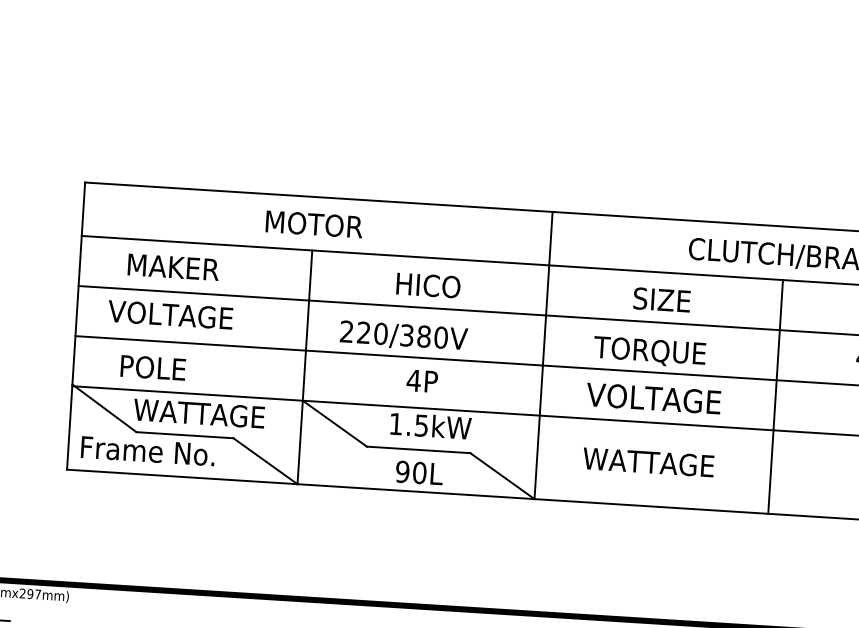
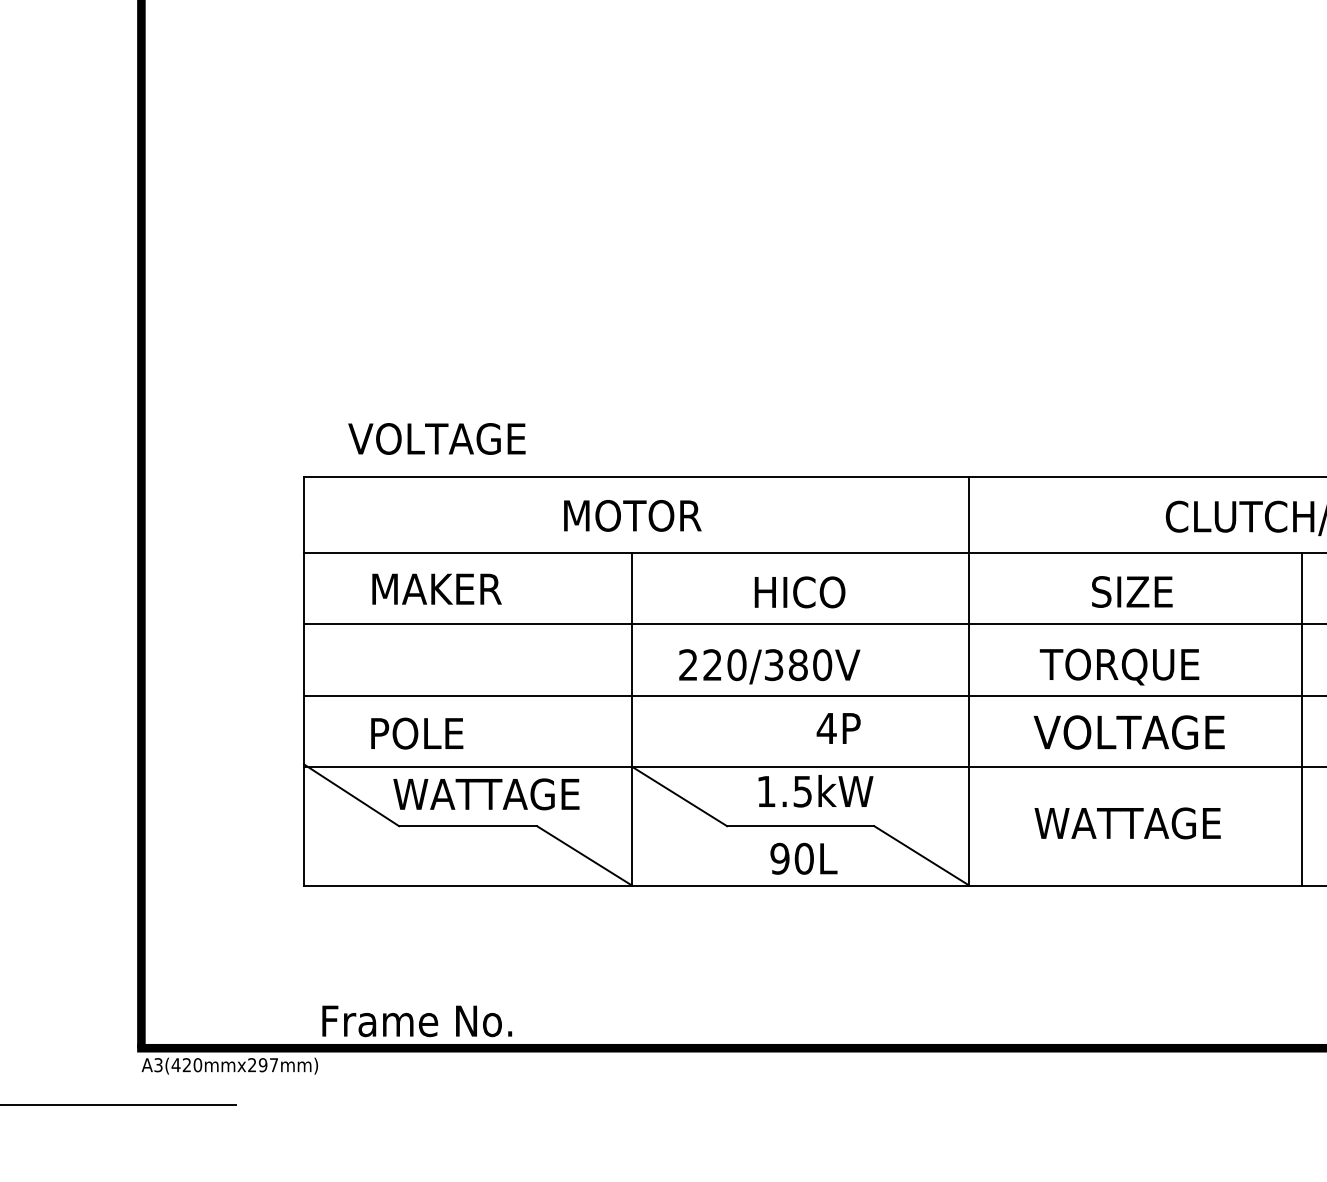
text: (170, 314) -> (436, 438), moved
text: (422, 381) -> (838, 728), moved
text: (148, 451) -> (417, 1021), moved

